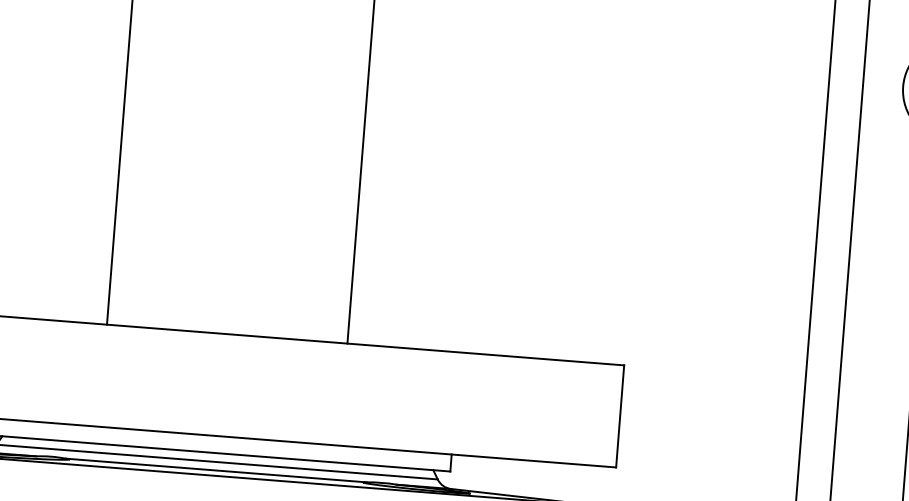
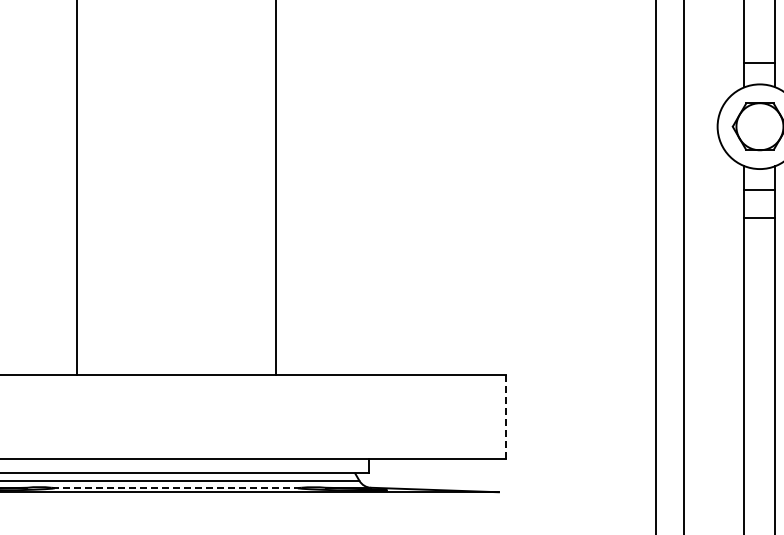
line: (619, 415) -> (505, 416), solid -> dashed
line: (216, 470) -> (176, 487), solid -> dashed

